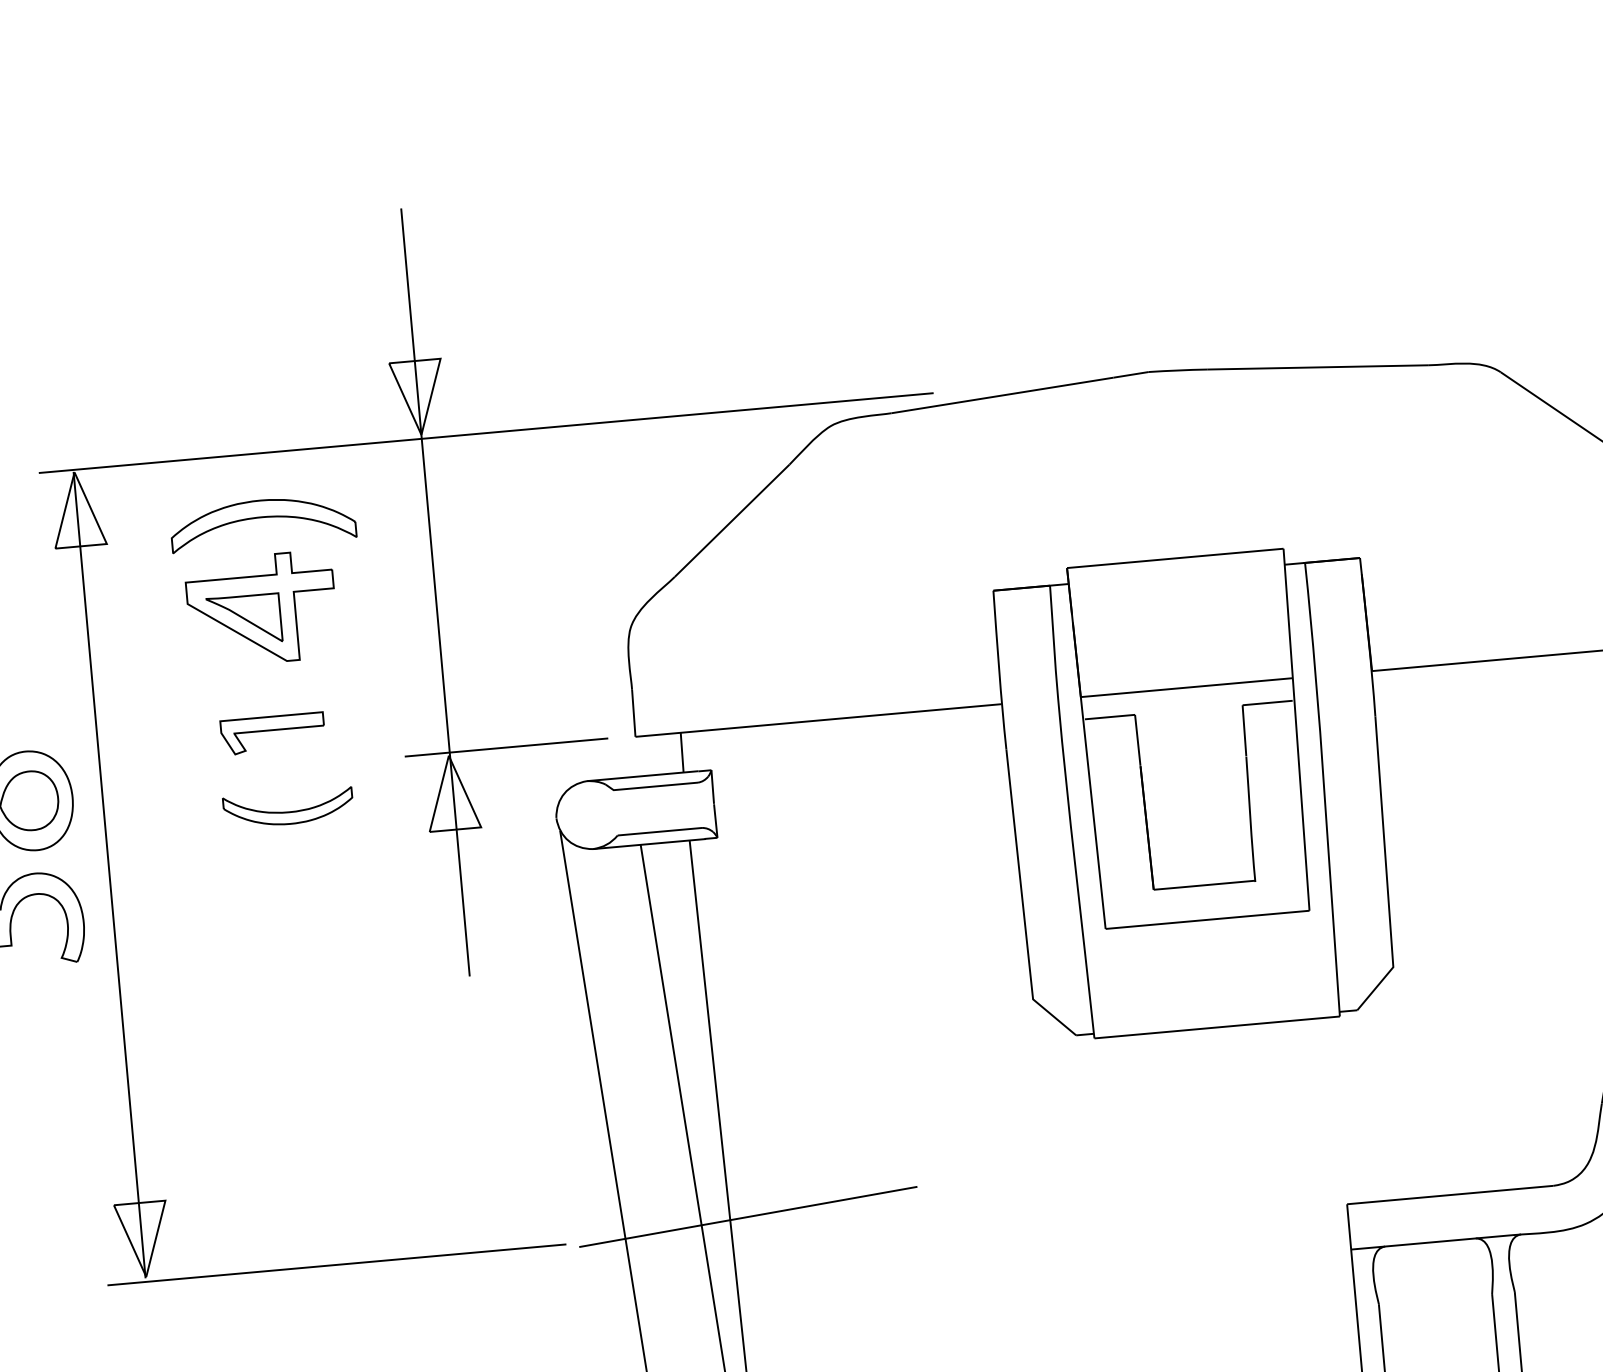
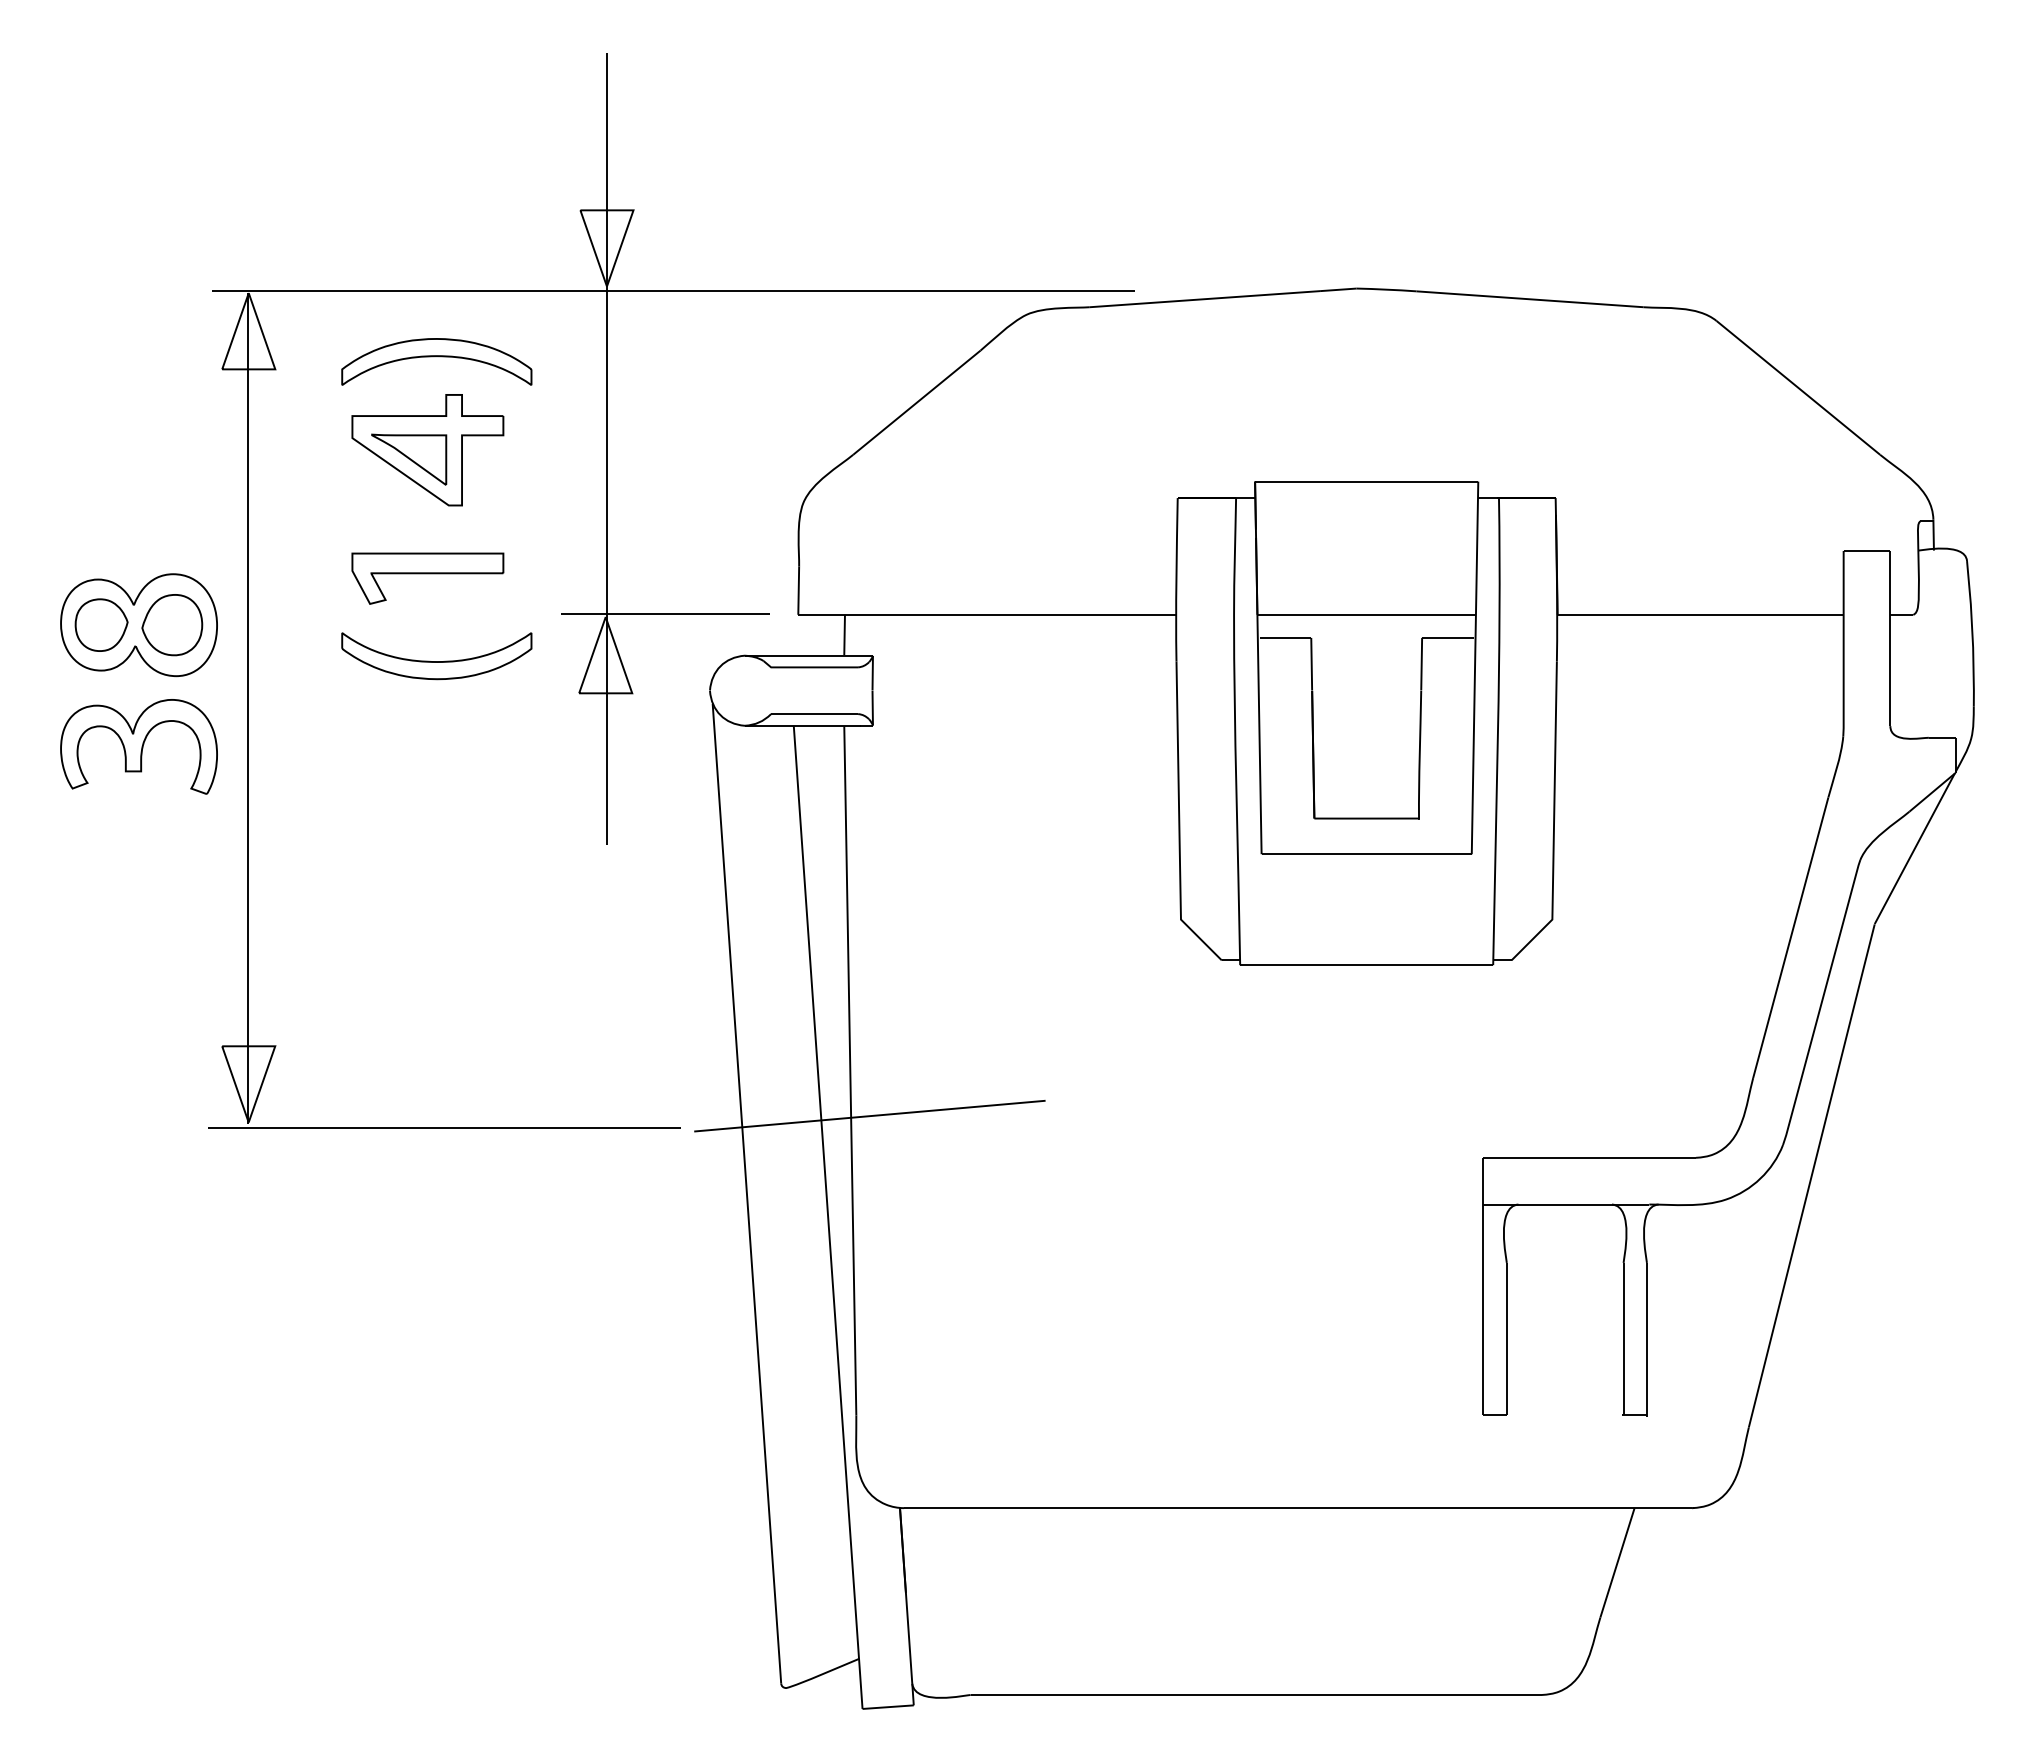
part: (272, 733) -> (427, 578), size x1.43
part: (288, 808) -> (436, 656), size x1.43

